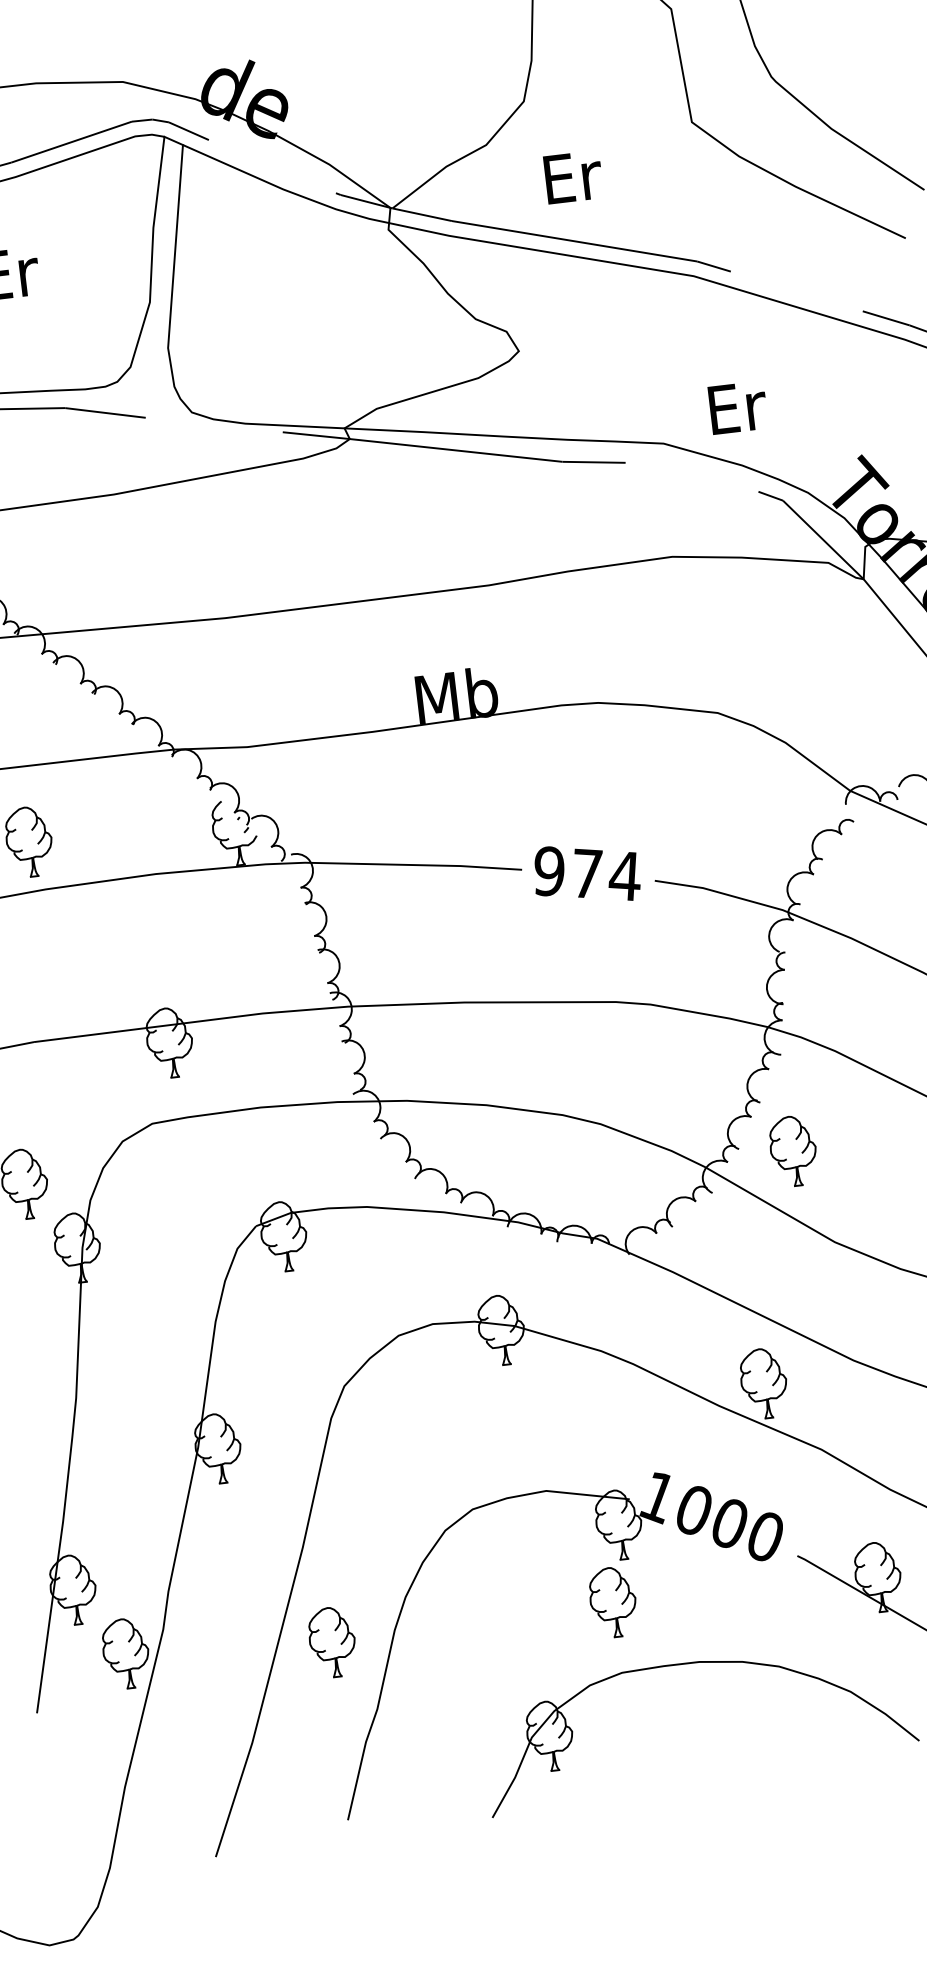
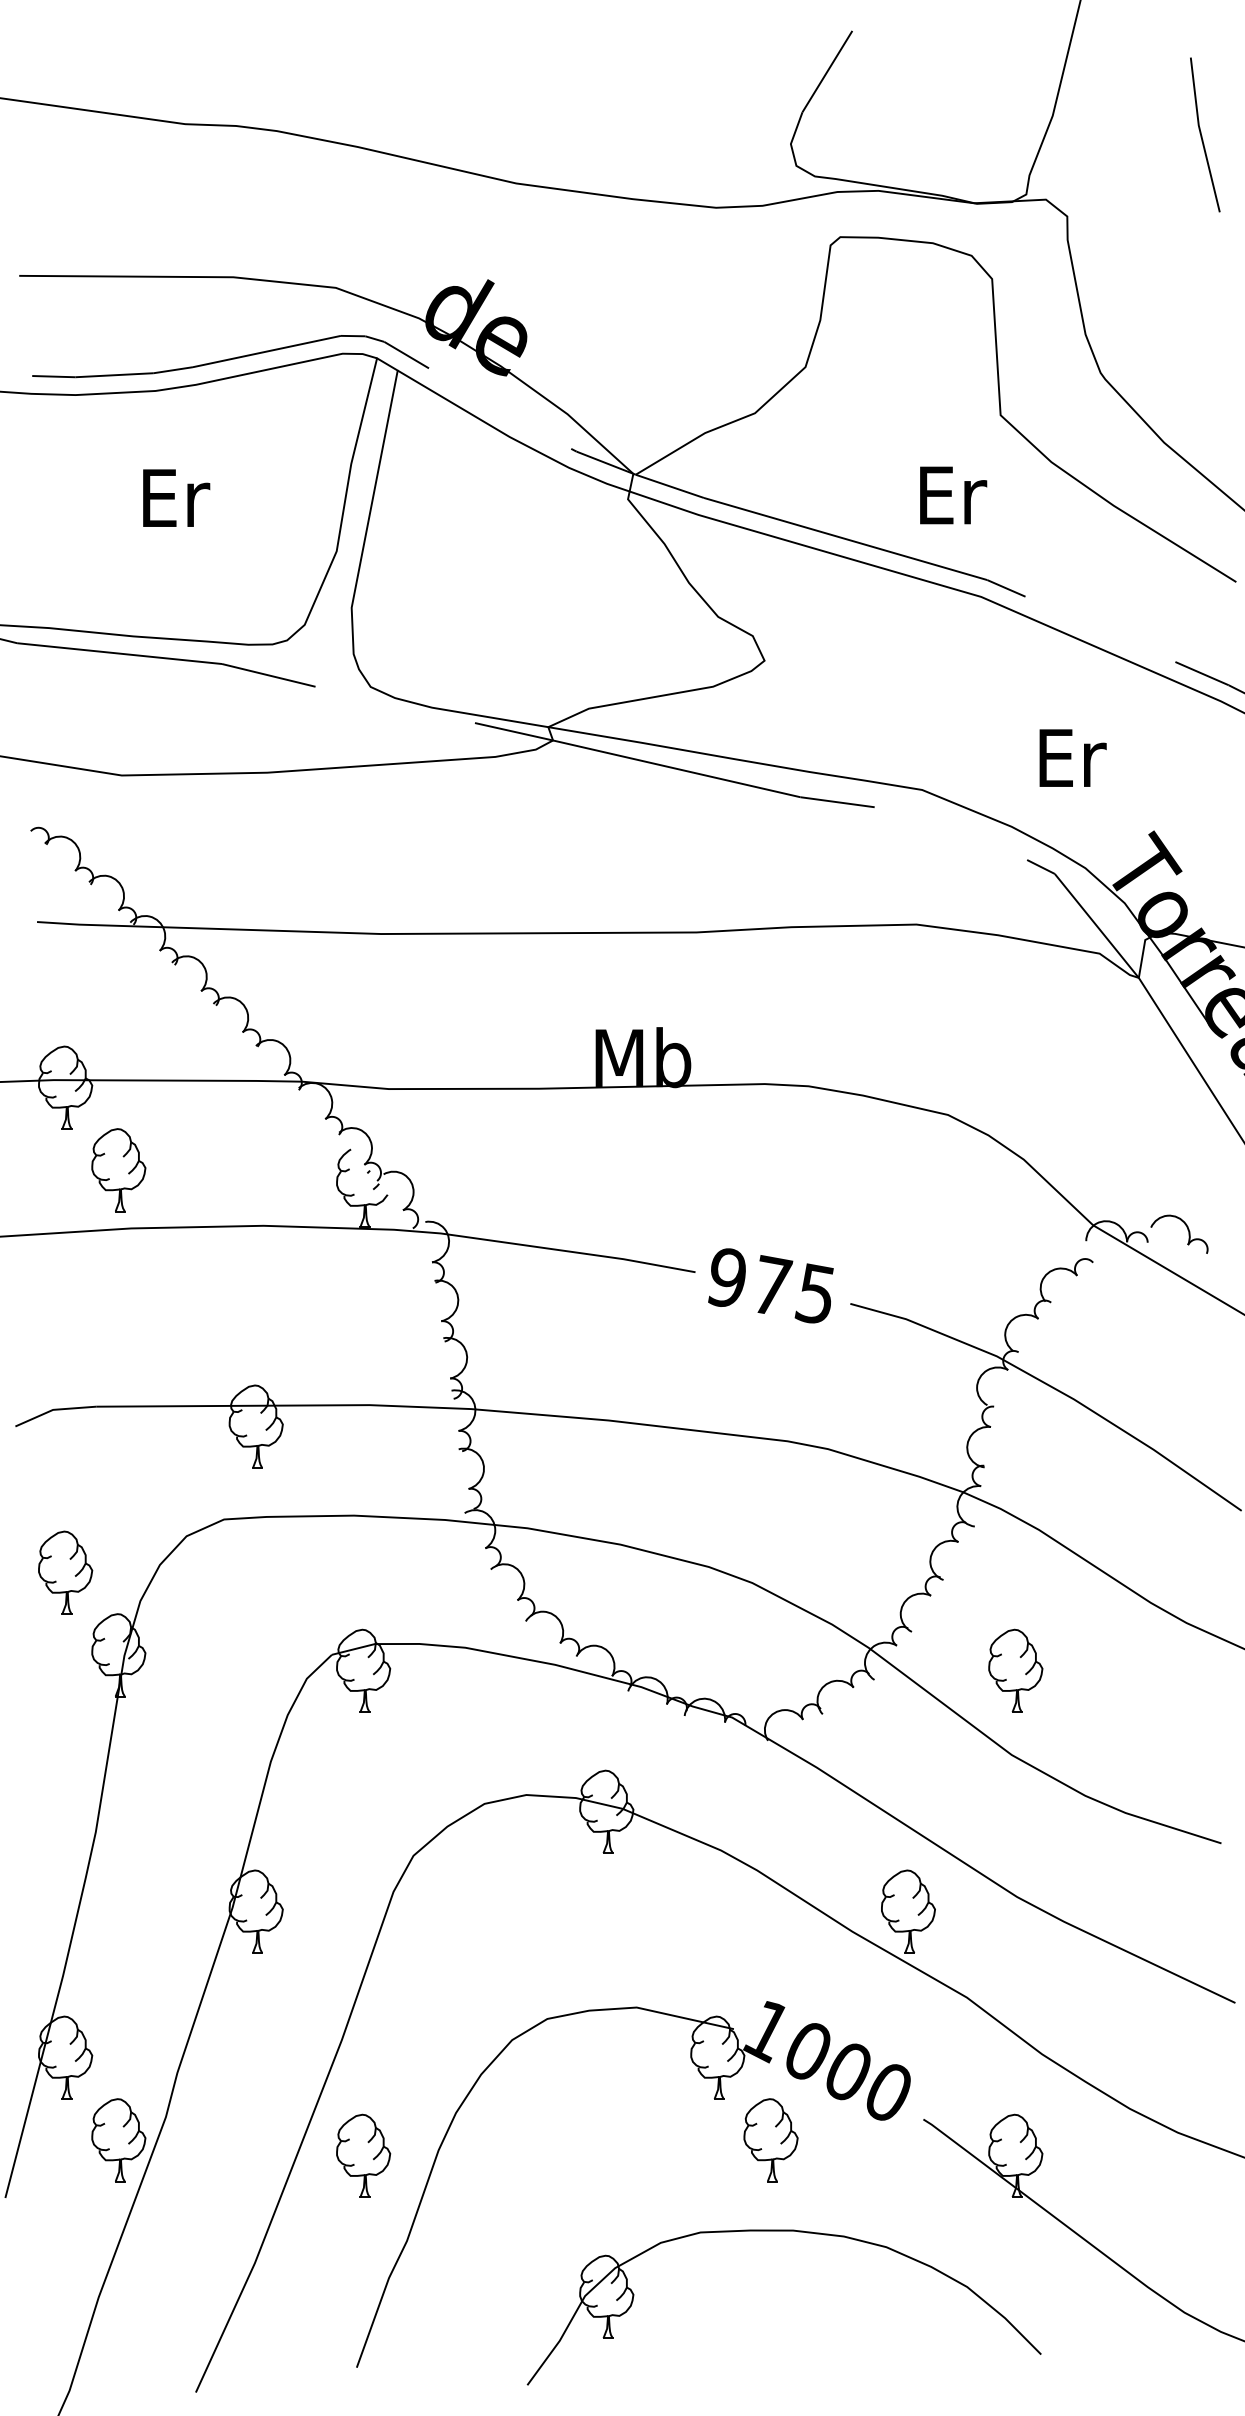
text: (573, 177) -> (953, 495), moved
text: (737, 407) -> (1072, 757), moved
text: (622, 875) -> (813, 1293), 974 -> 975
part: (793, 1150) -> (1015, 1670), moved
part: (612, 1602) -> (770, 2140), moved

